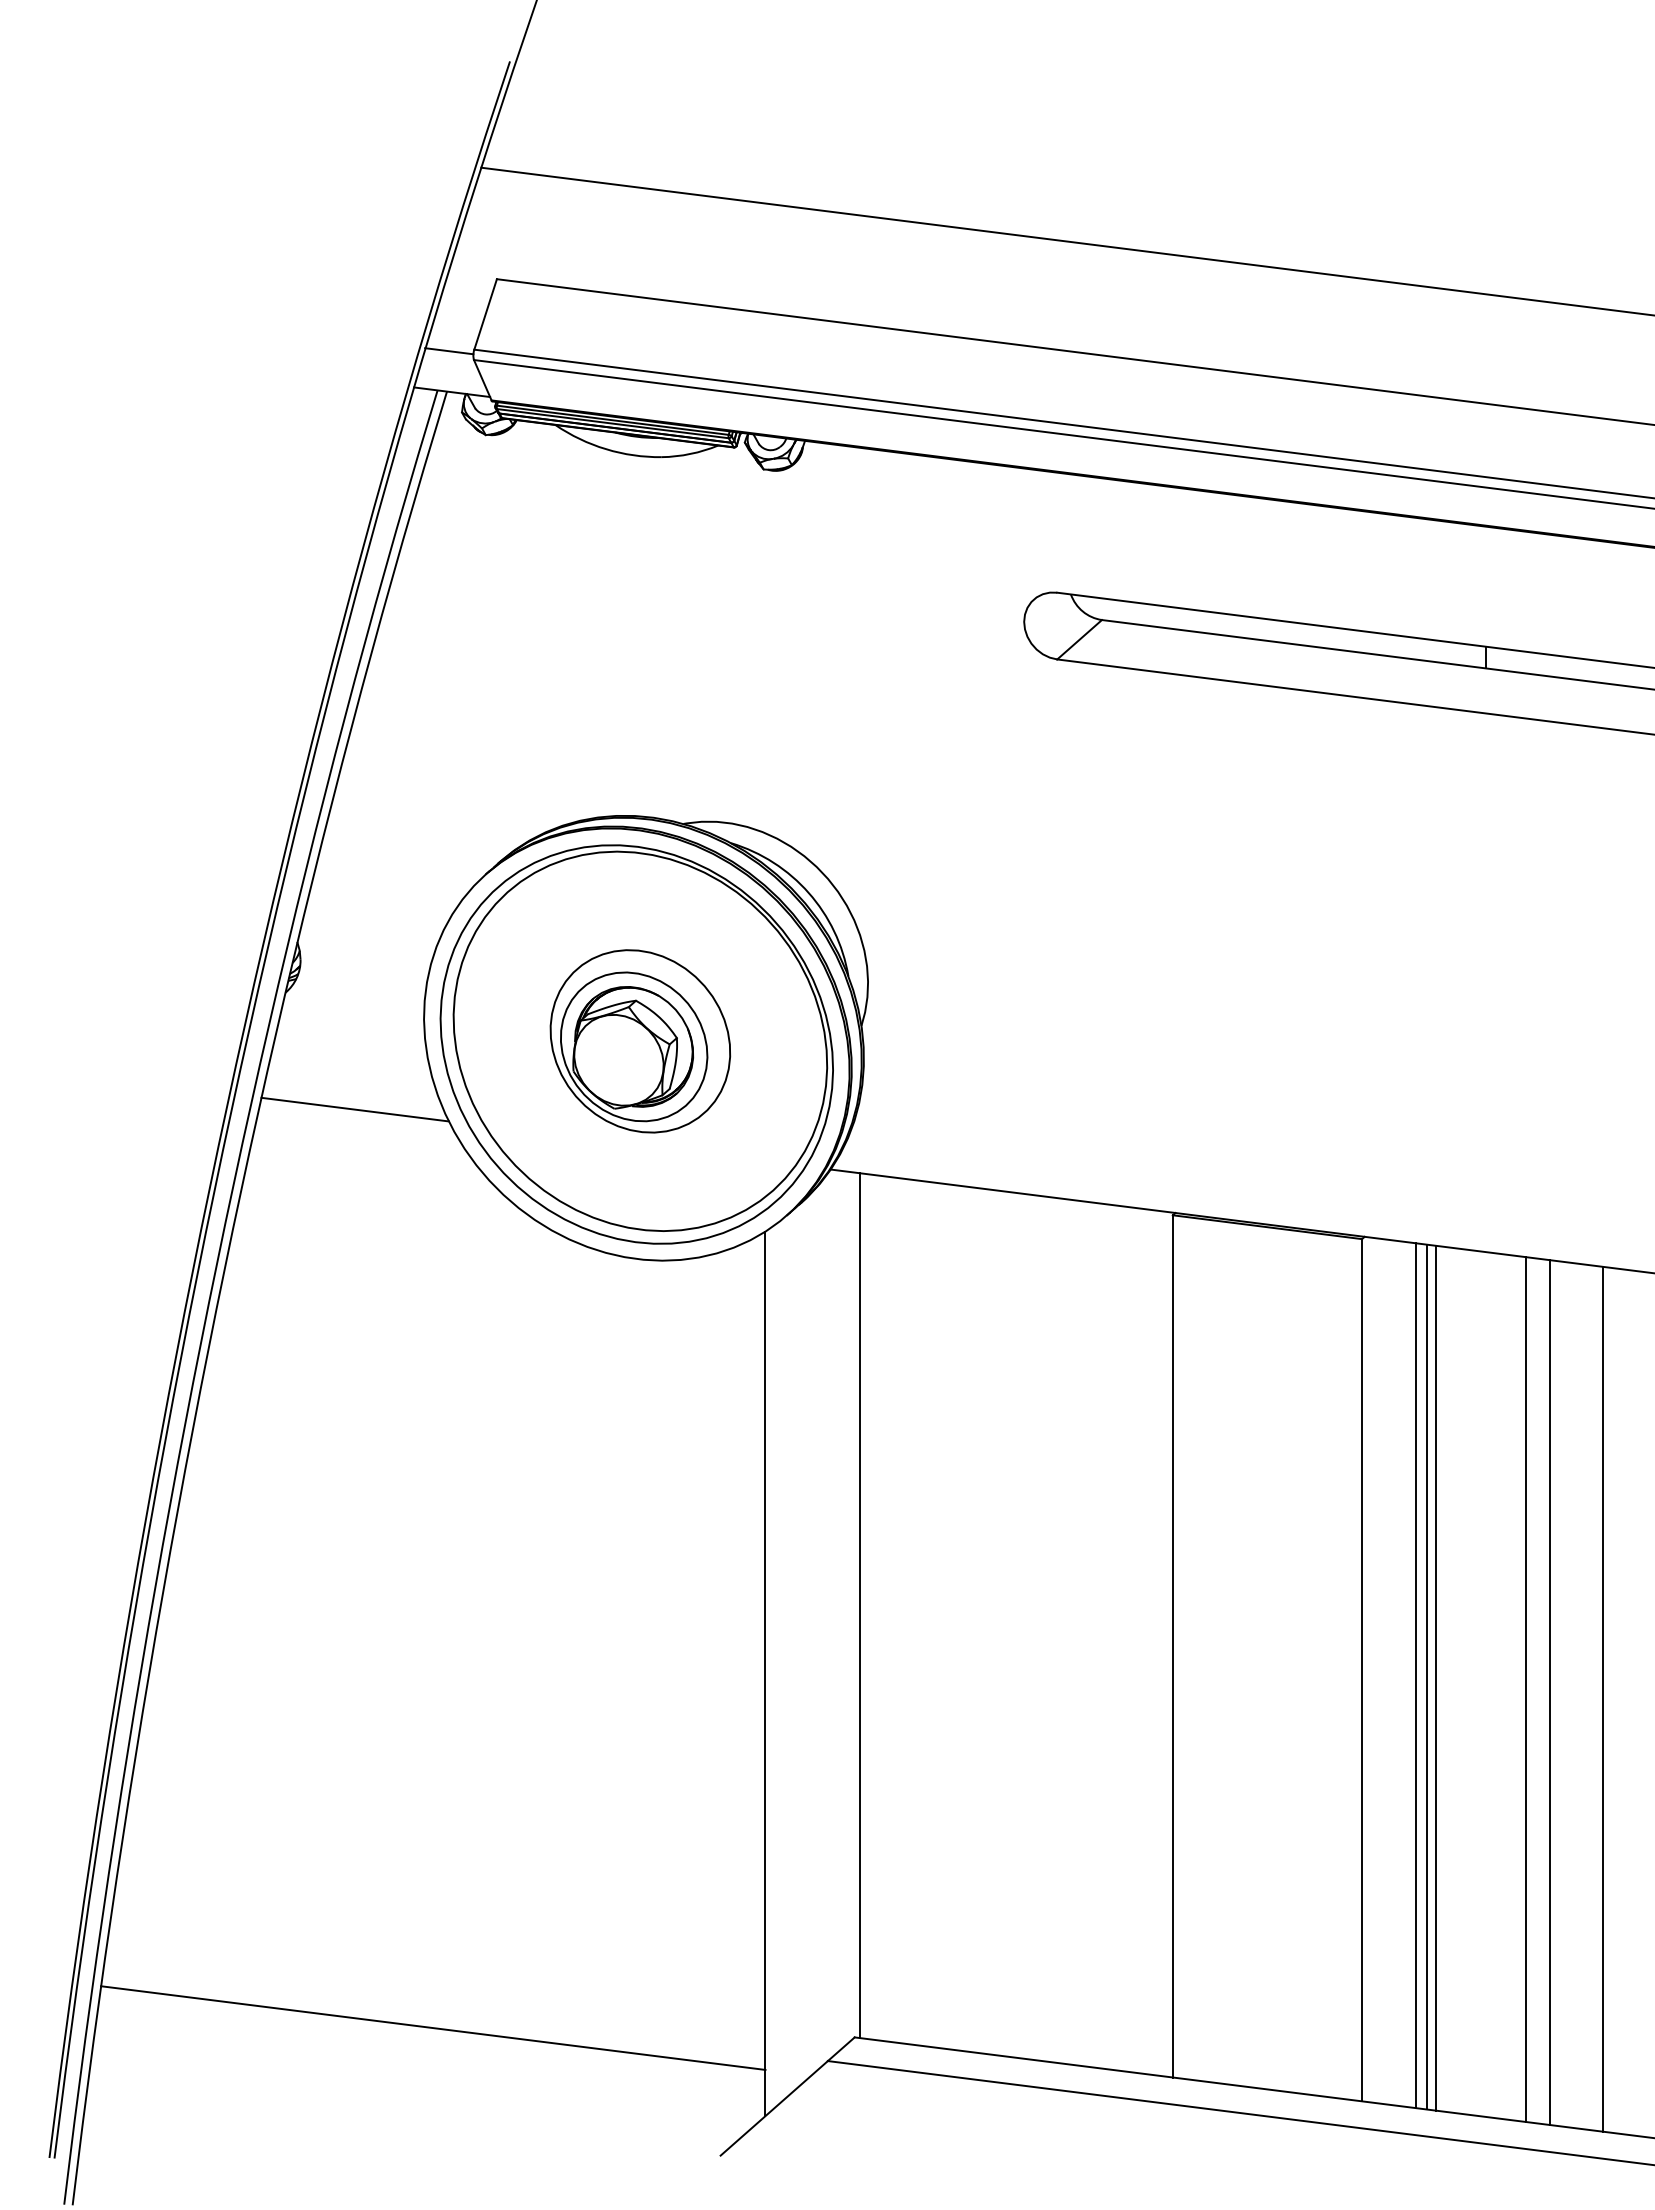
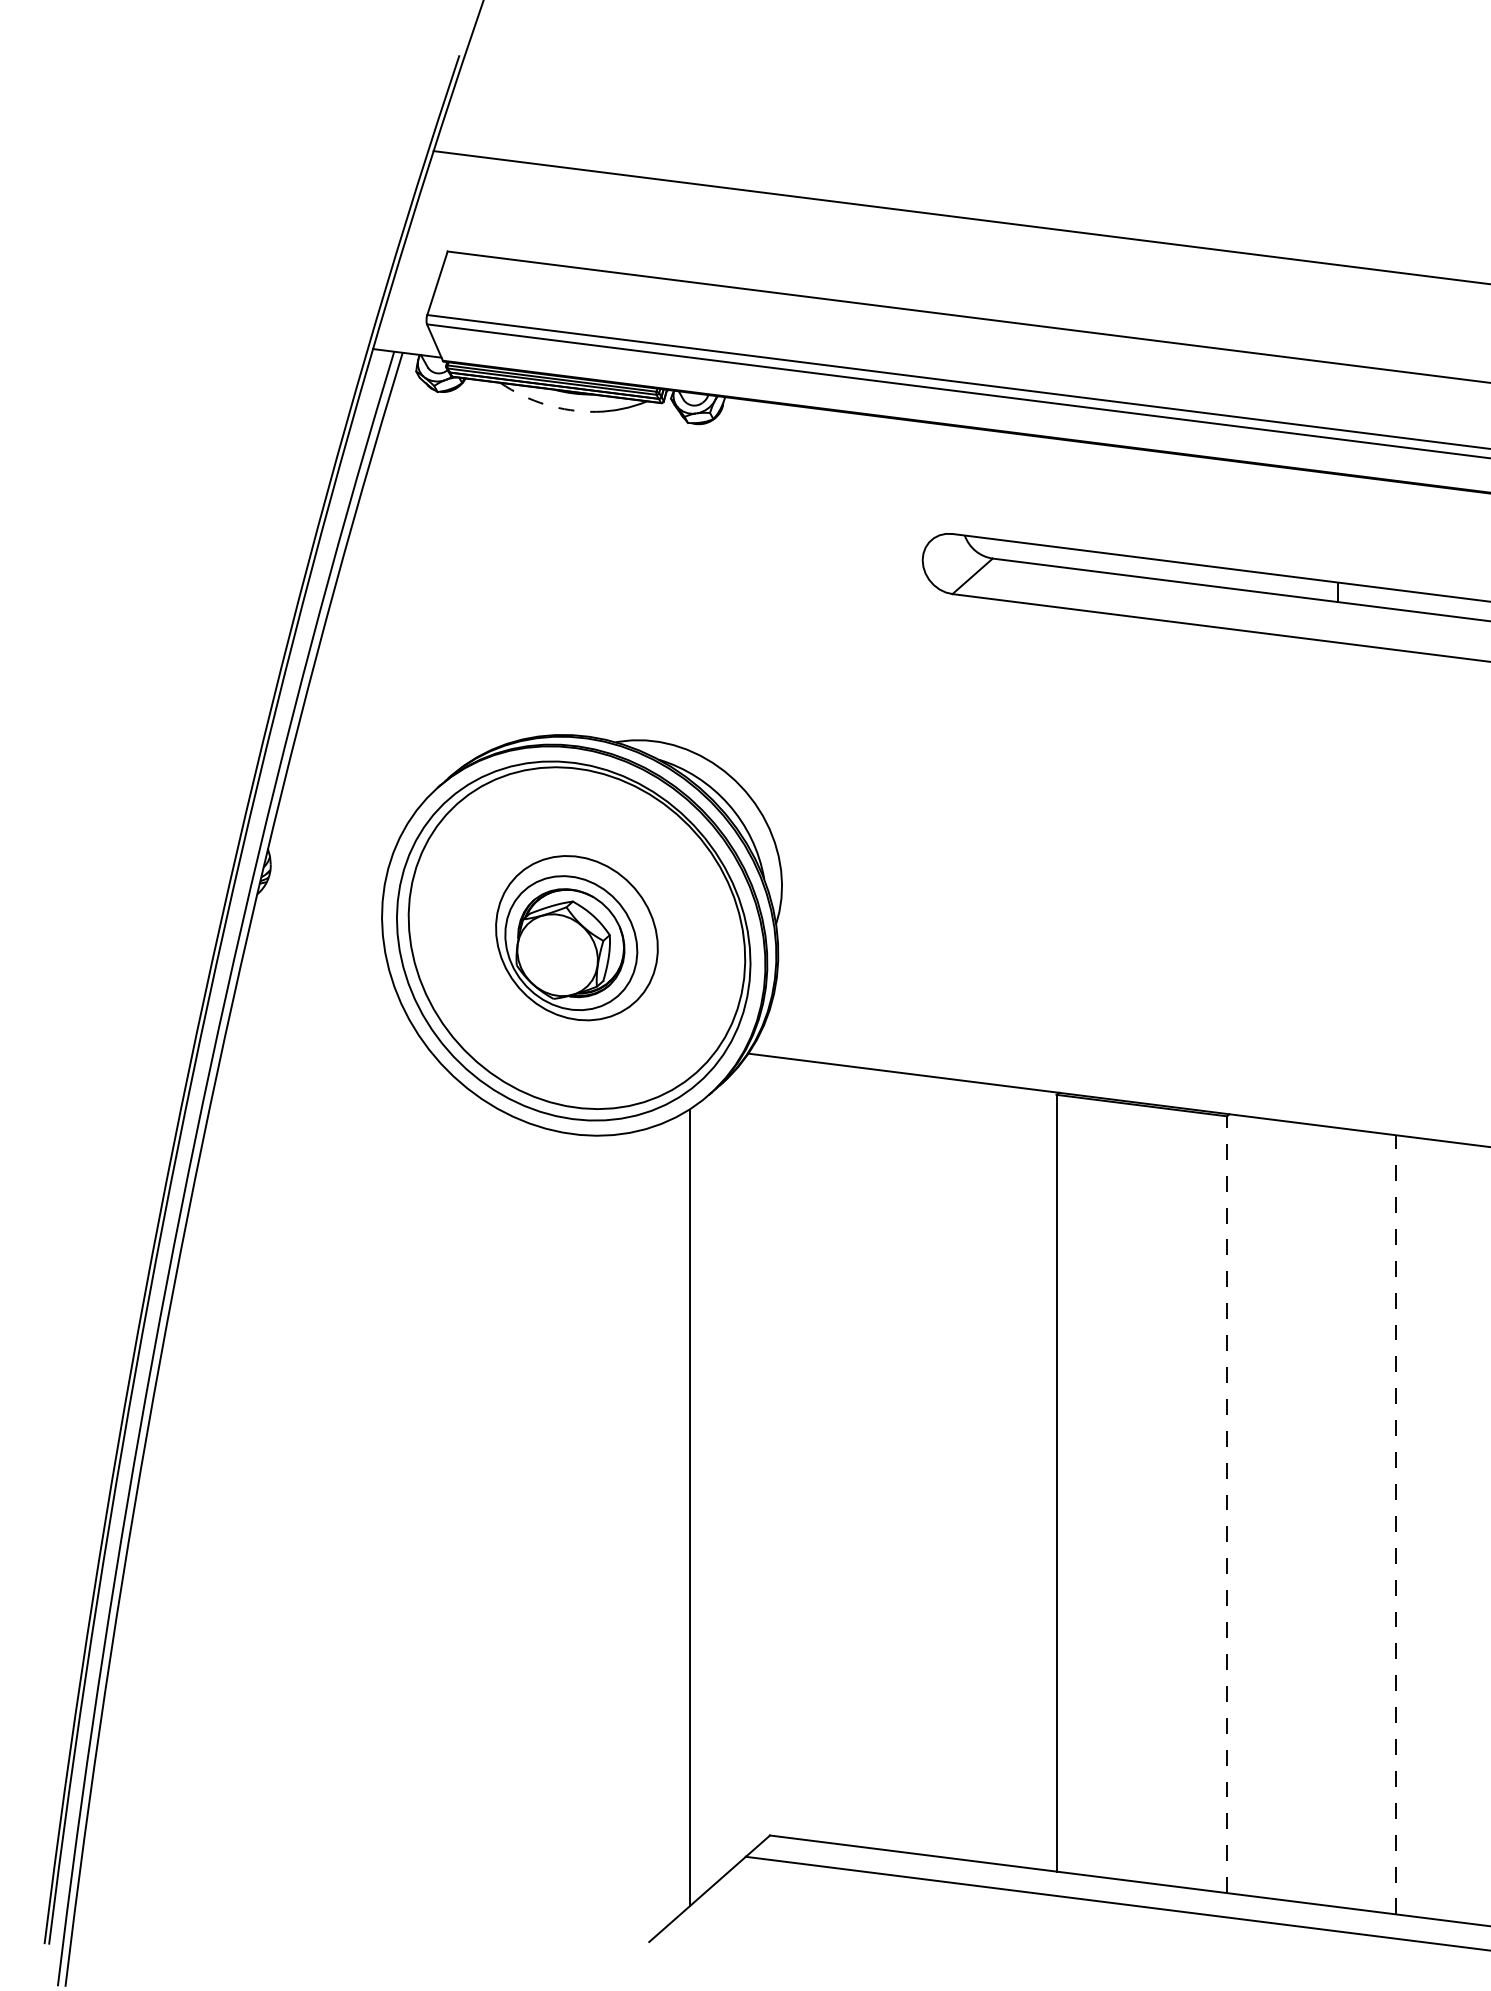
line: (449, 351) -> (404, 316), removed
arc: (606, 449) -> (546, 404), solid -> dashed
line: (354, 1109) -> (319, 999), removed
line: (860, 1605) -> (775, 1446), removed
line: (1362, 1669) -> (1227, 1504), solid -> dashed
line: (1415, 1675) -> (1275, 1509), removed
line: (1426, 1676) -> (1285, 1510), removed
line: (1435, 1677) -> (1293, 1511), removed
line: (1526, 1689) -> (1375, 1522), removed
line: (1549, 1692) -> (1395, 1524), solid -> dashed
line: (1603, 1698) -> (1444, 1530), removed
line: (433, 2027) -> (390, 1826), removed

